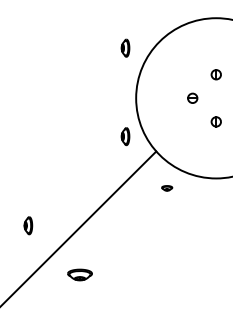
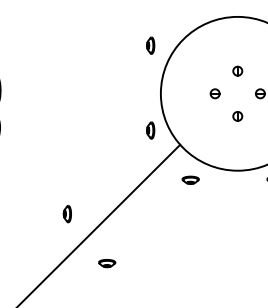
part: (167, 187) -> (190, 179), size x1.67
part: (27, 226) -> (66, 214), moved
part: (80, 275) -> (107, 263), size x0.71

